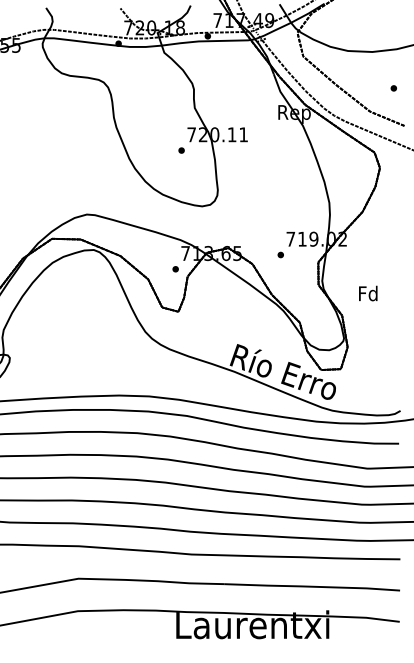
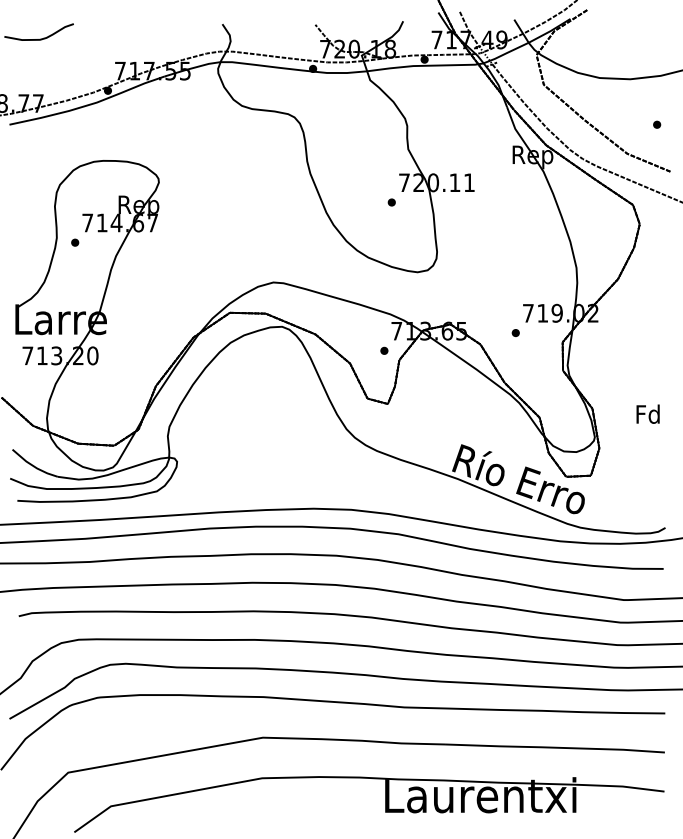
text: (367, 292) -> (647, 413), moved

